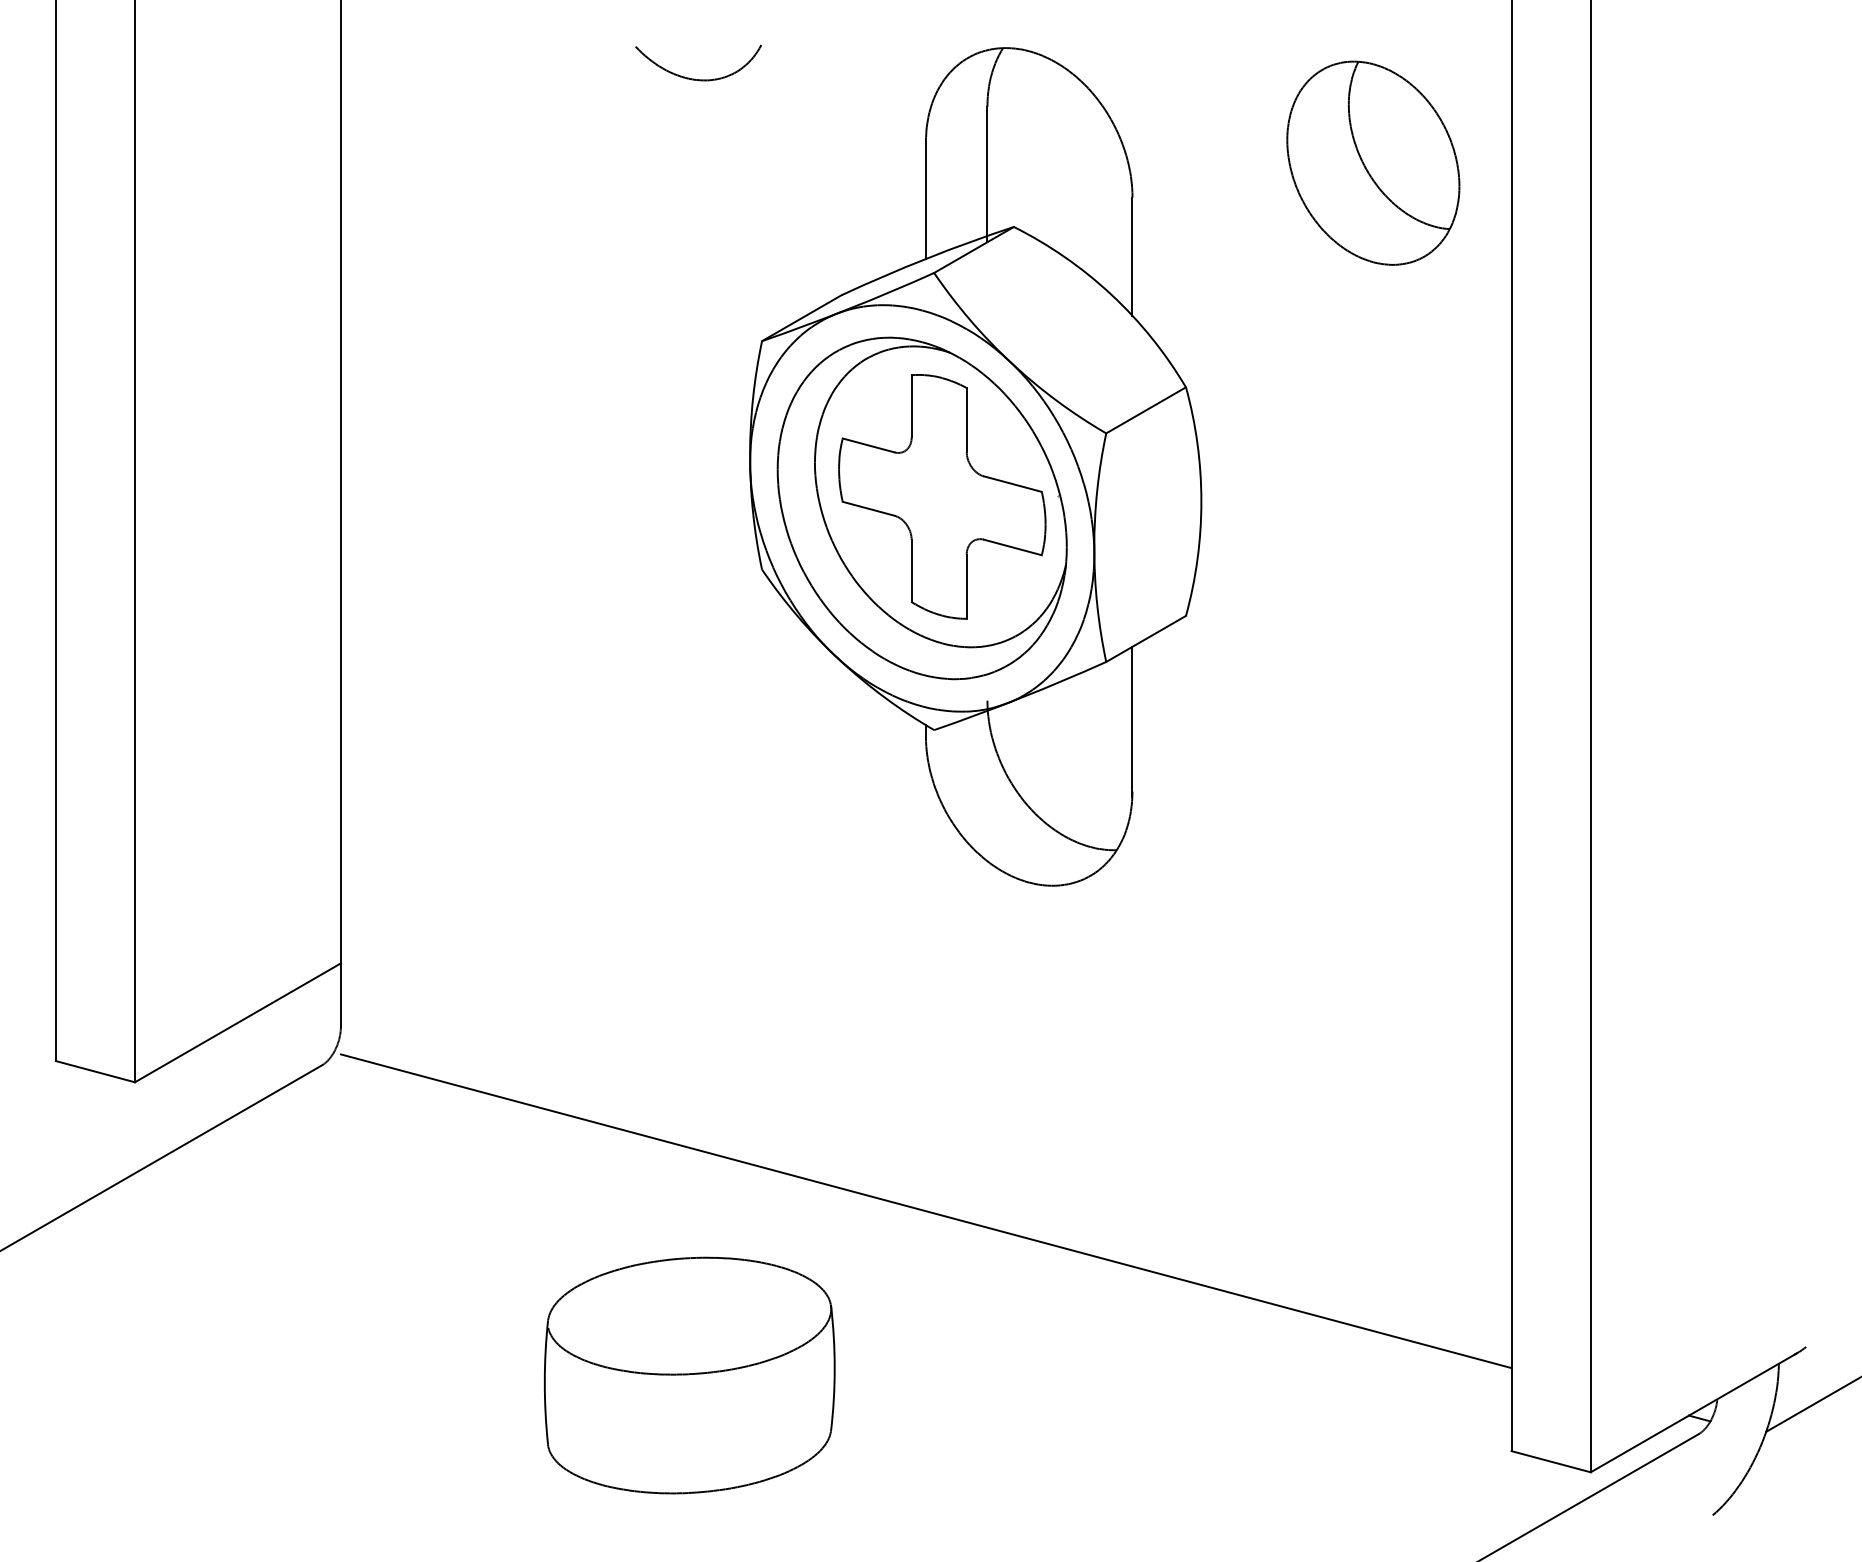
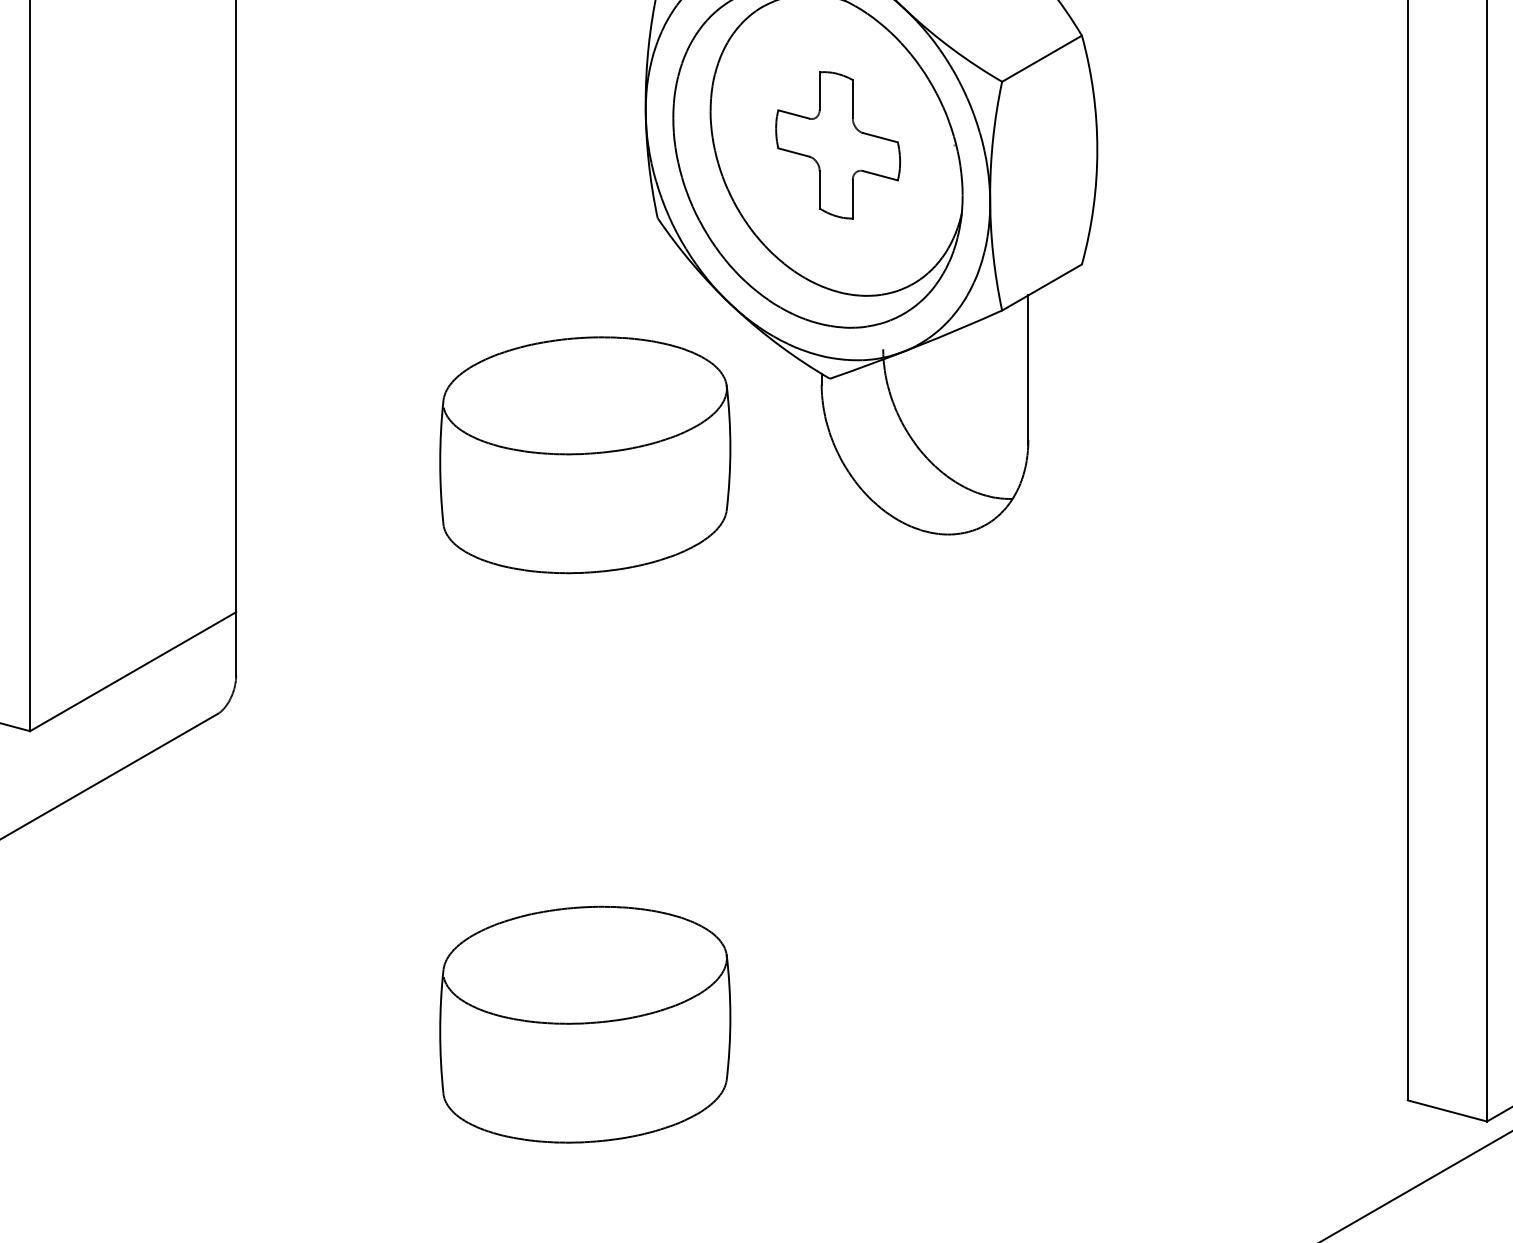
part: (942, 496) -> (838, 144), size x0.6
part: (689, 806) -> (585, 455), added
line: (925, 1211) -> (821, 860), removed

